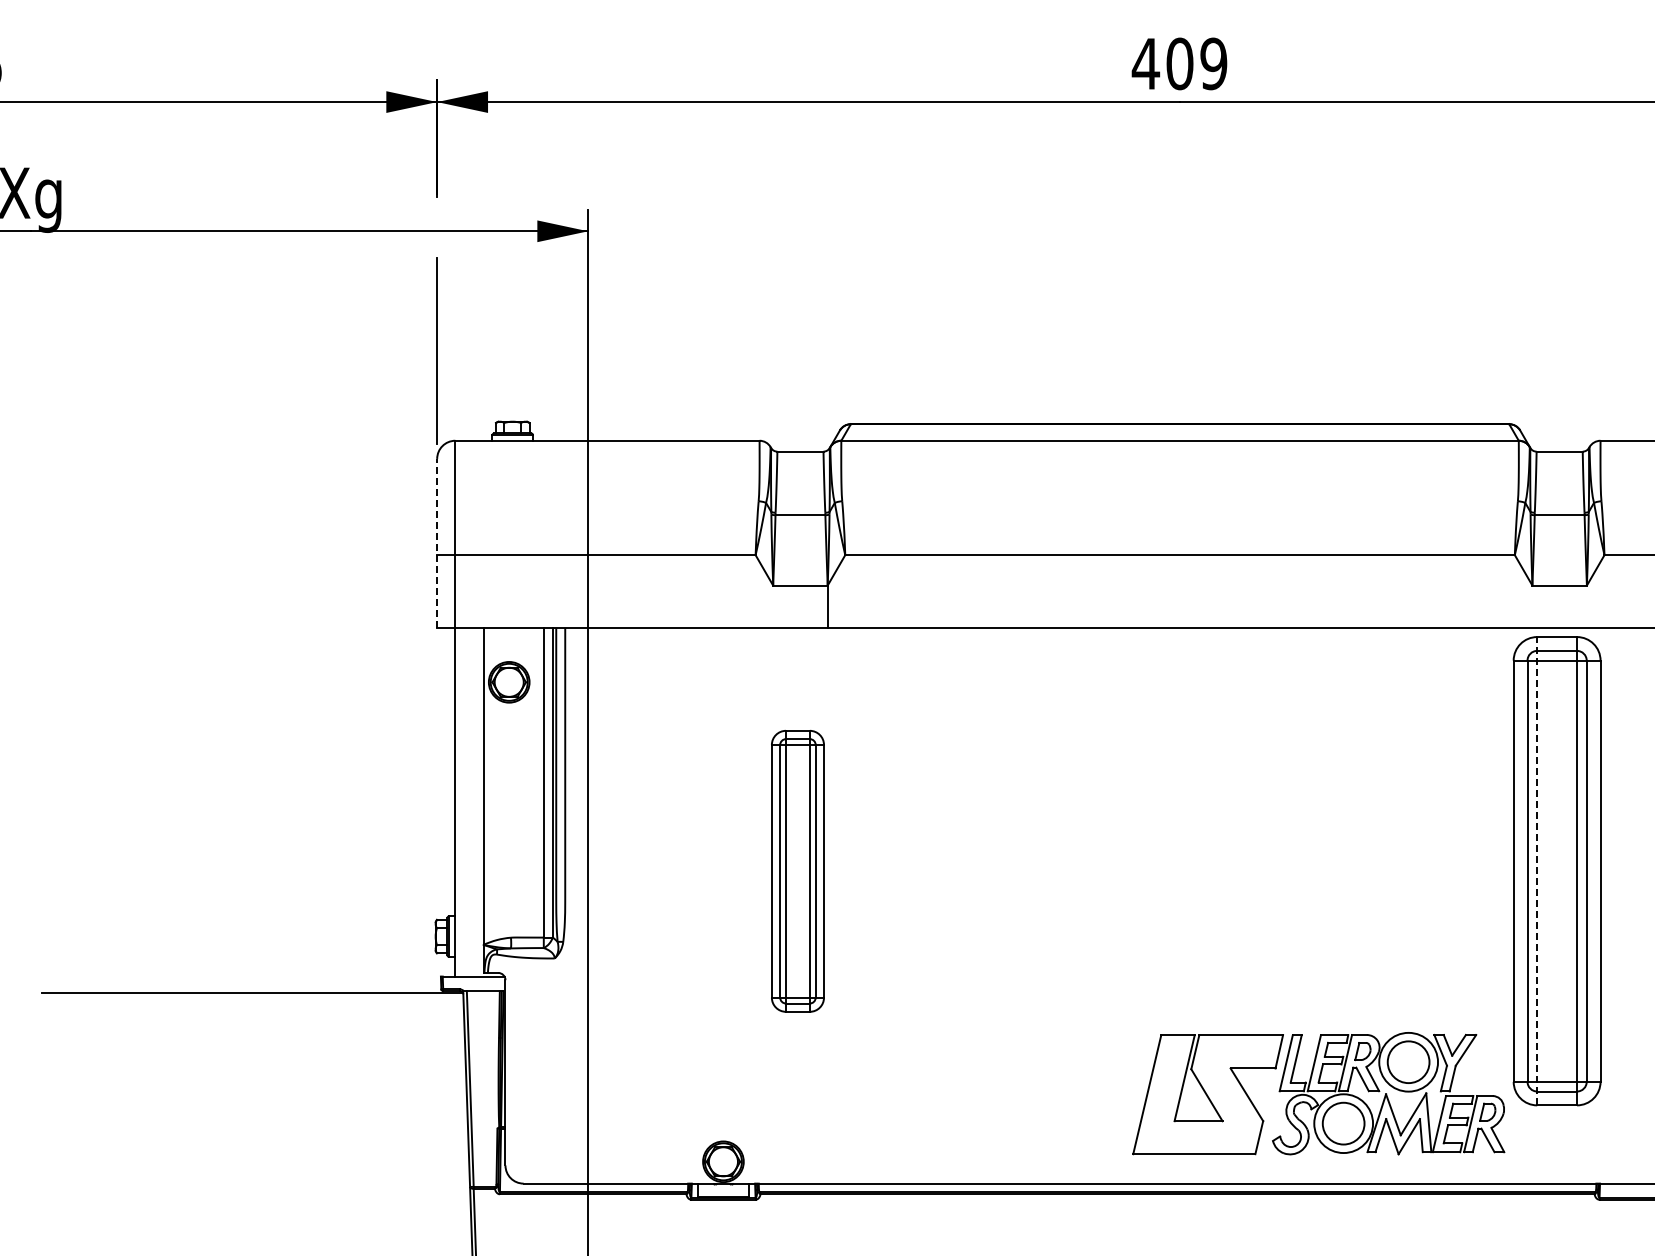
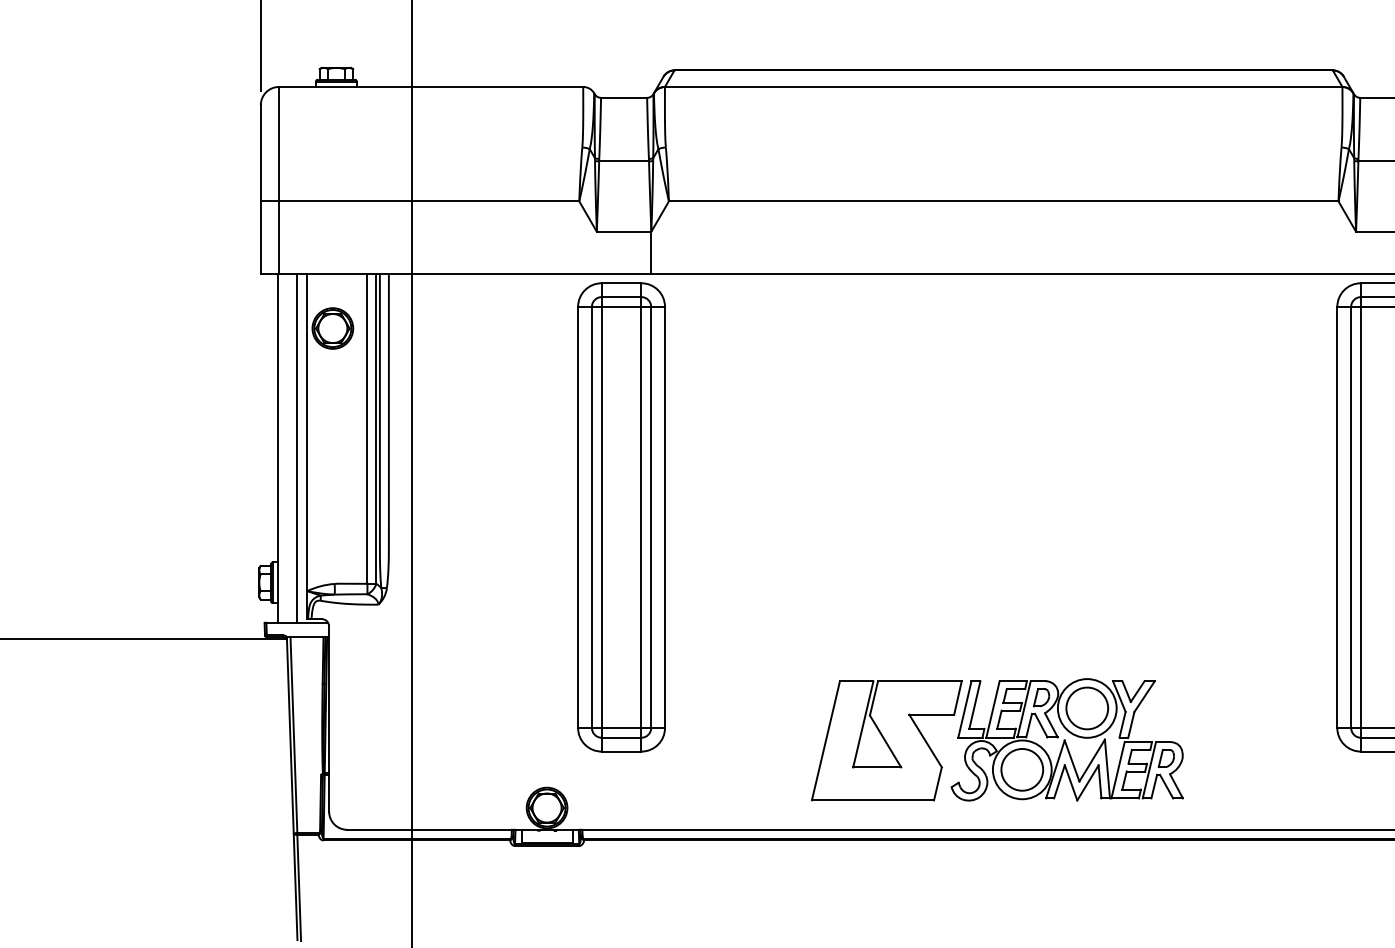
line: (437, 542) -> (261, 188), dashed -> solid
line: (472, 801) -> (296, 447), added
line: (1537, 870) -> (1361, 516), dashed -> solid
part: (797, 871) -> (621, 517), size x1.67
part: (1318, 1093) -> (997, 739), moved

